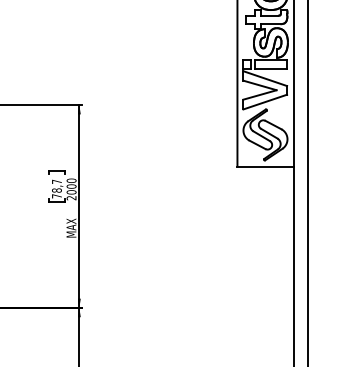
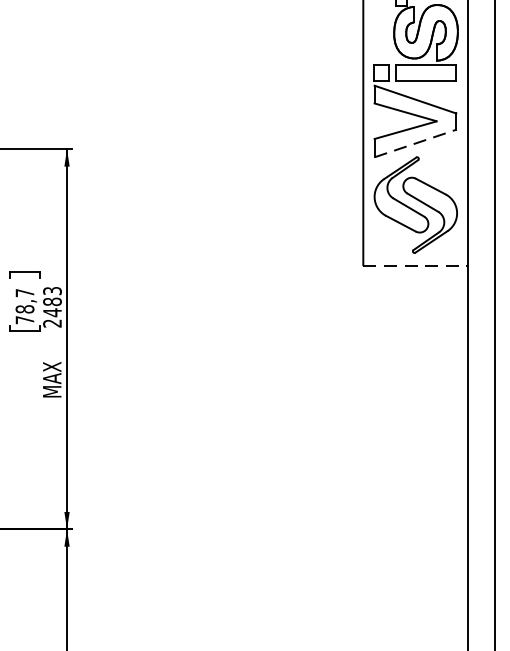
line: (265, 102) -> (415, 144), solid -> dashed
line: (265, 167) -> (415, 266), solid -> dashed
text: (71, 186) -> (52, 301), 2000 -> 2483

